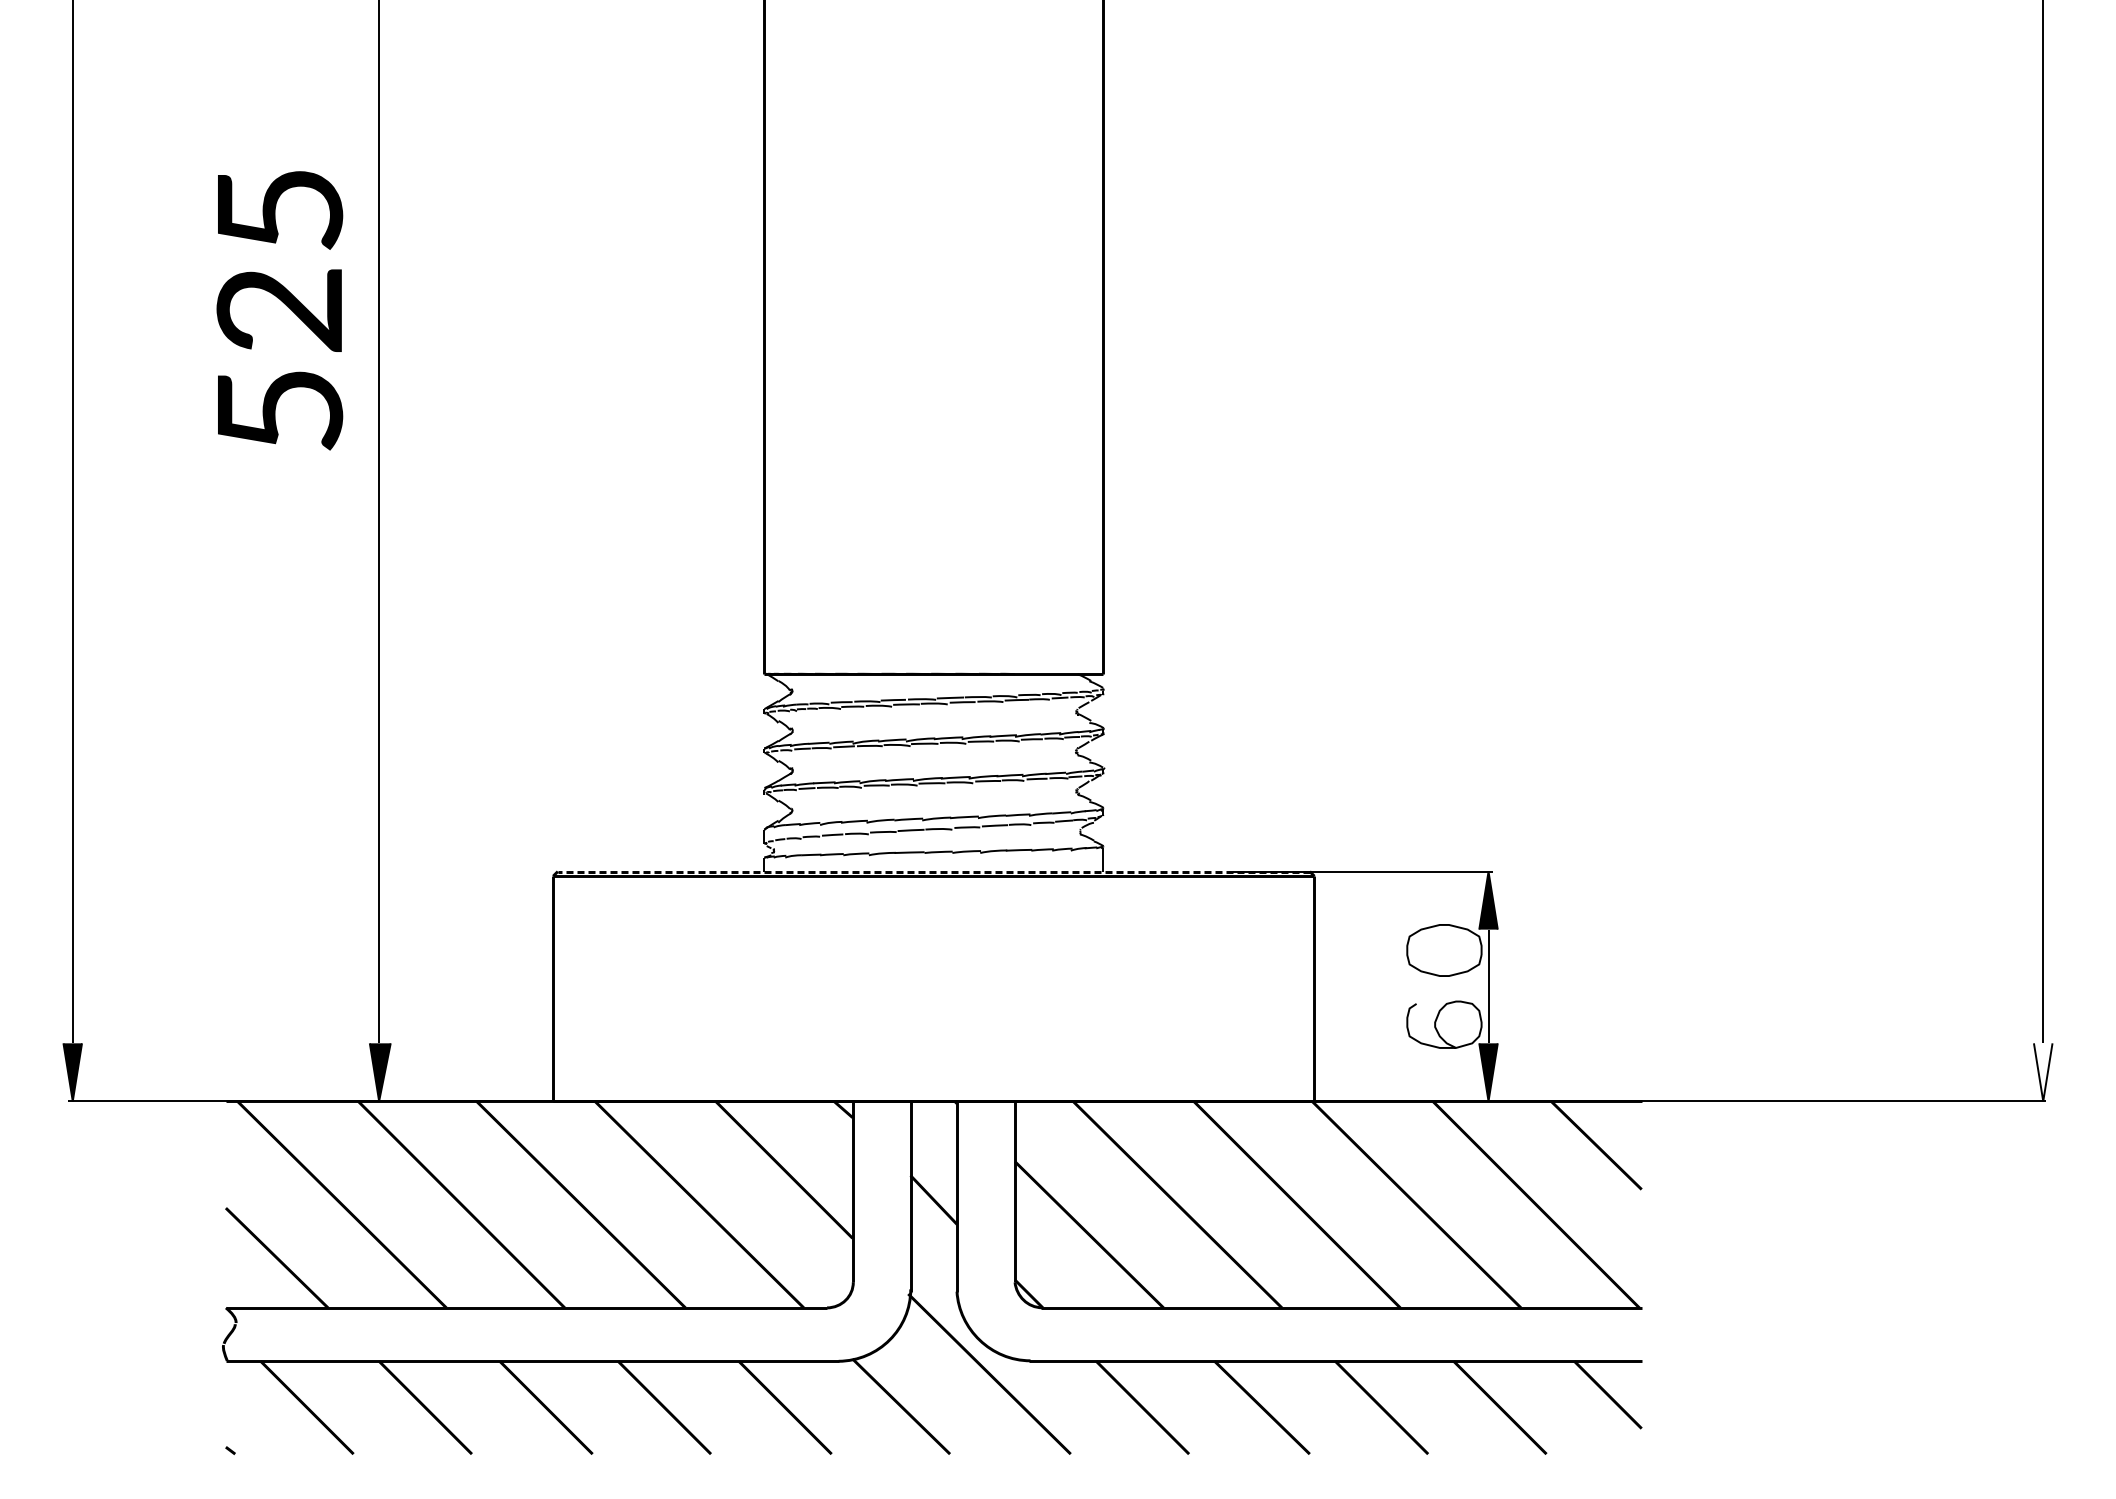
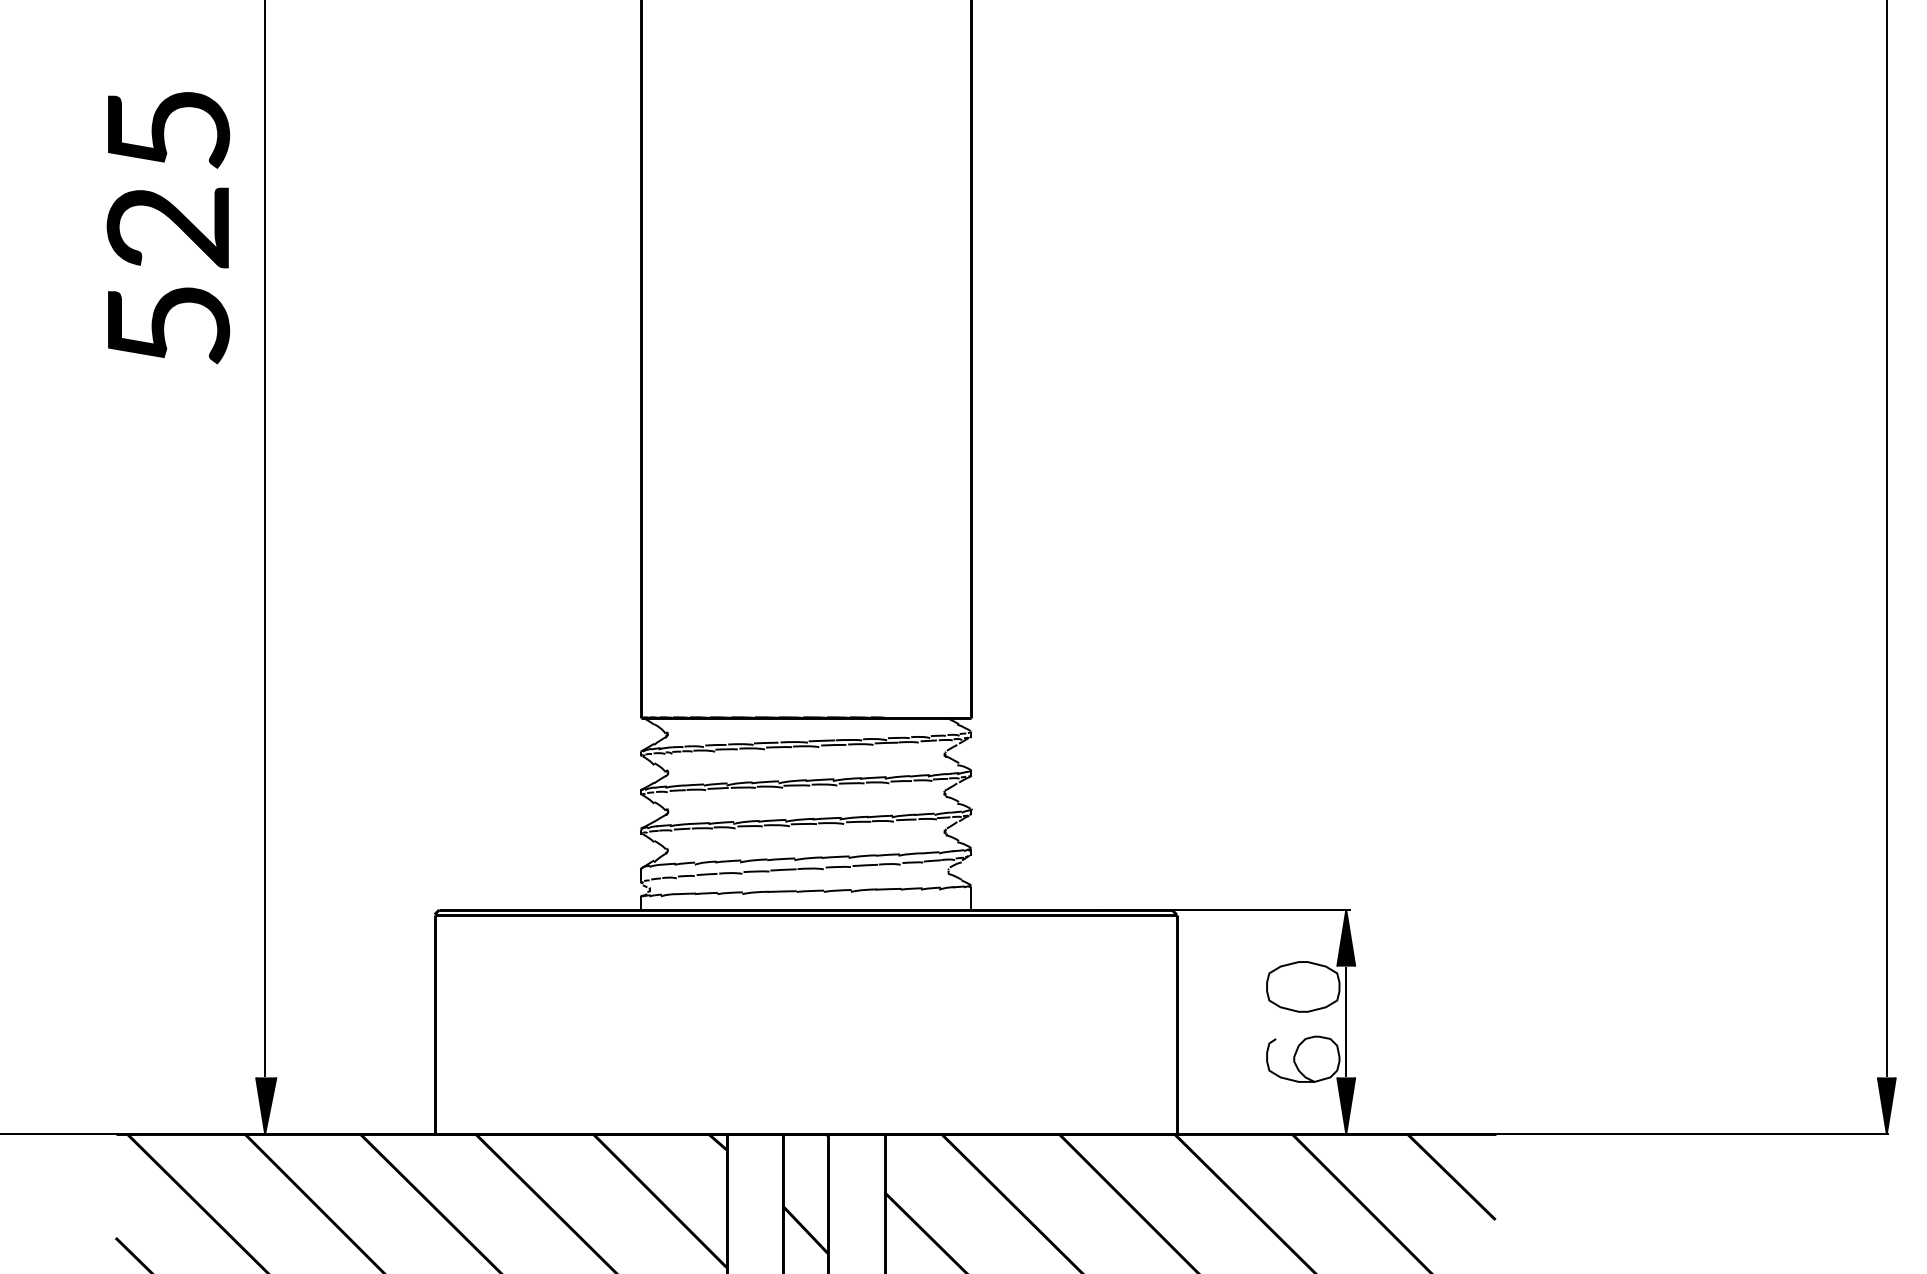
text: (279, 310) -> (168, 227), moved
line: (933, 871) -> (805, 909), dashed -> solid
fill: (2042, 1072) -> (1886, 1105), added

